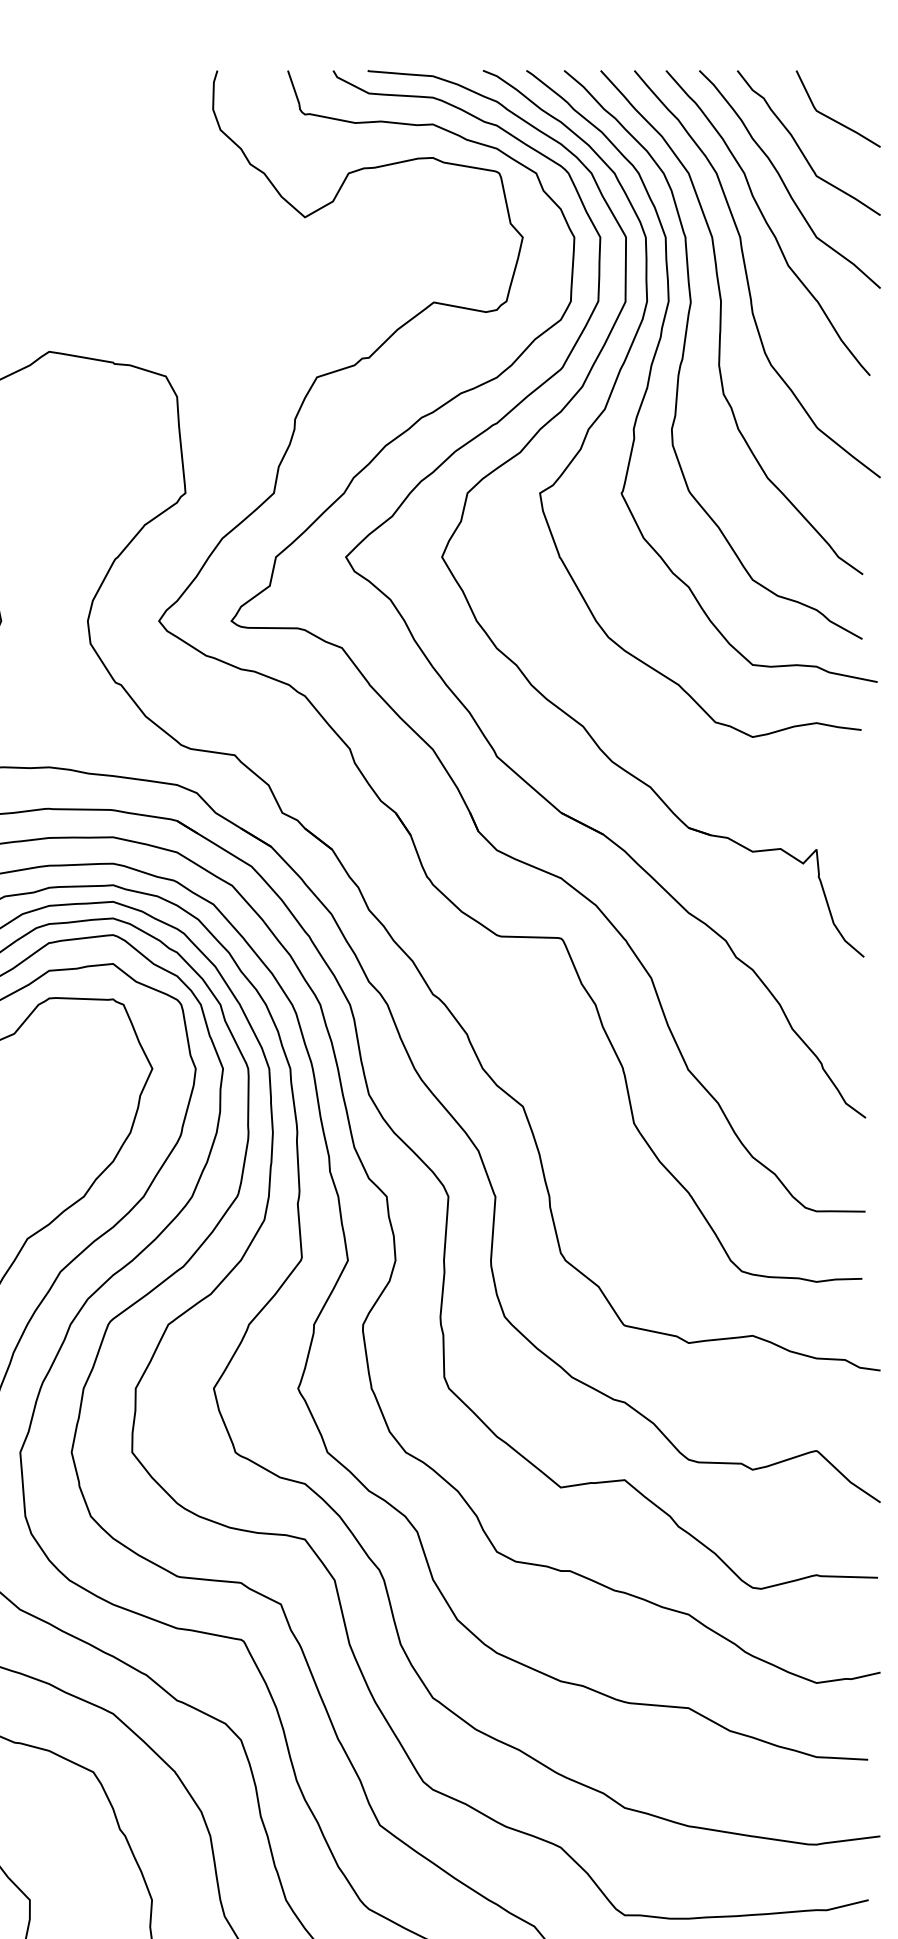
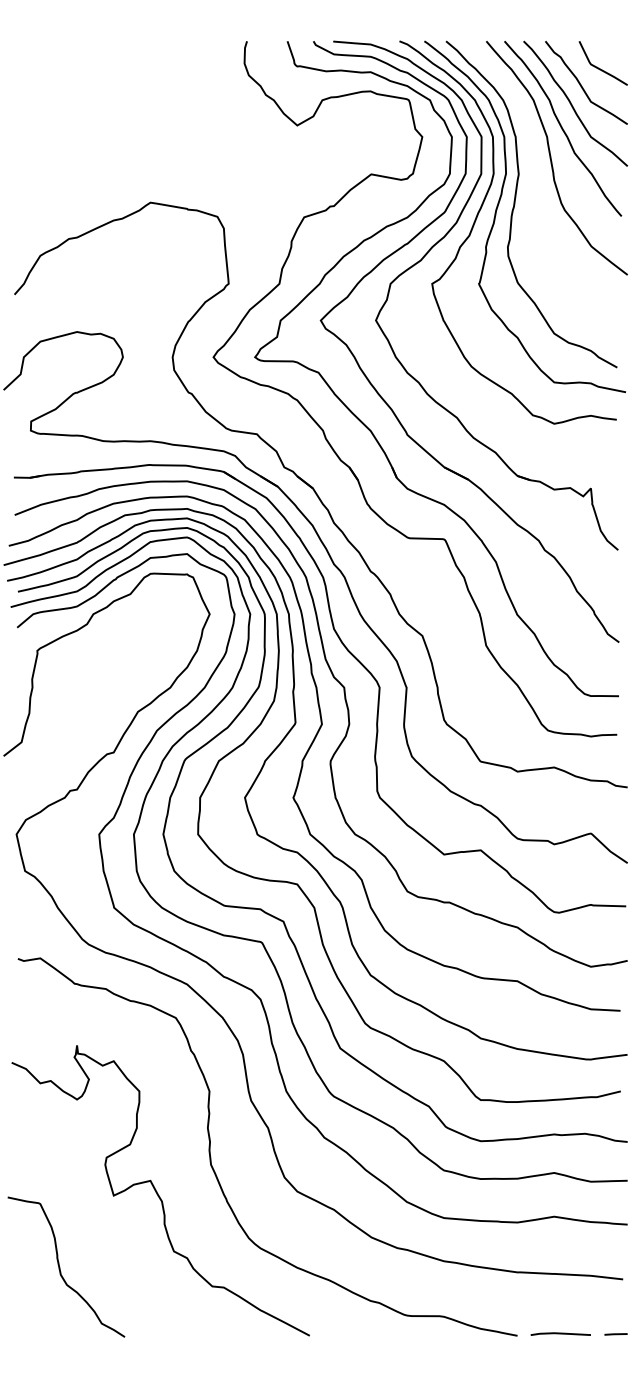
curve: (721, 321) -> (536, 185), removed

